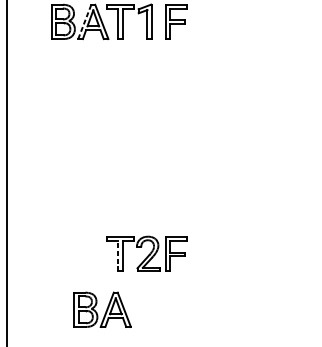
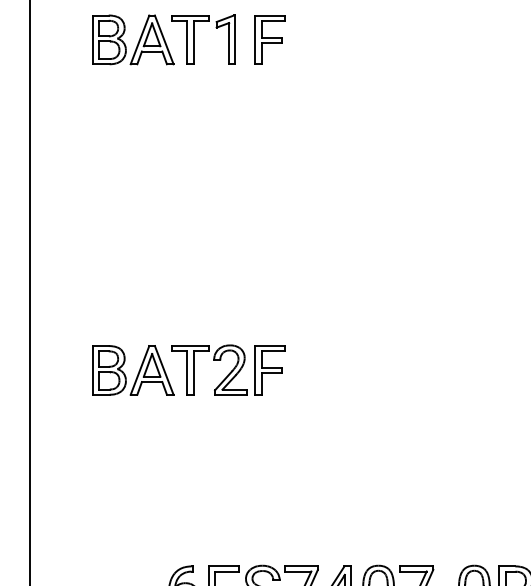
line: (85, 21) -> (140, 39), dashed -> solid
line: (118, 256) -> (187, 373), dashed -> solid
part: (102, 309) -> (133, 370), moved

